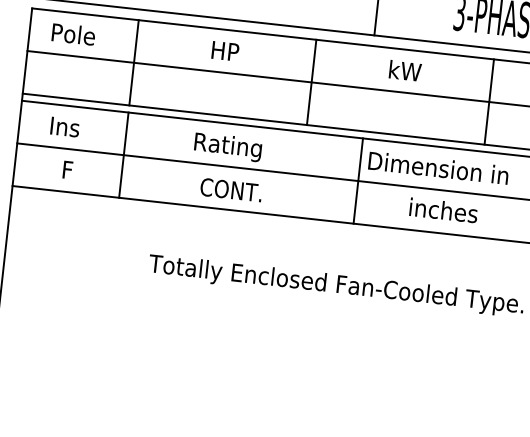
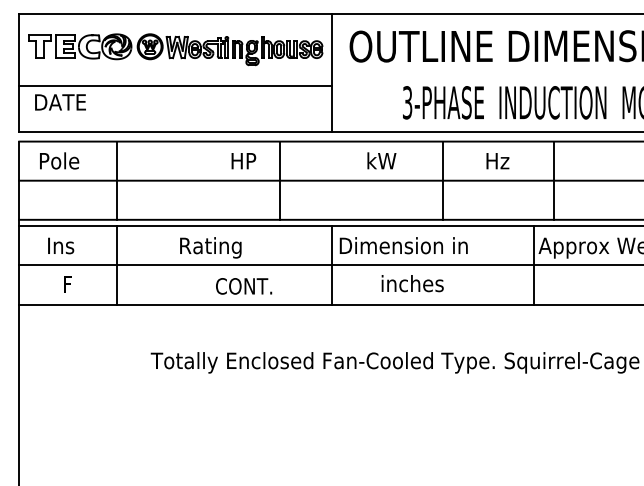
text: (225, 51) -> (243, 161), moved
text: (404, 70) -> (381, 160), moved
text: (231, 190) -> (244, 286), moved

